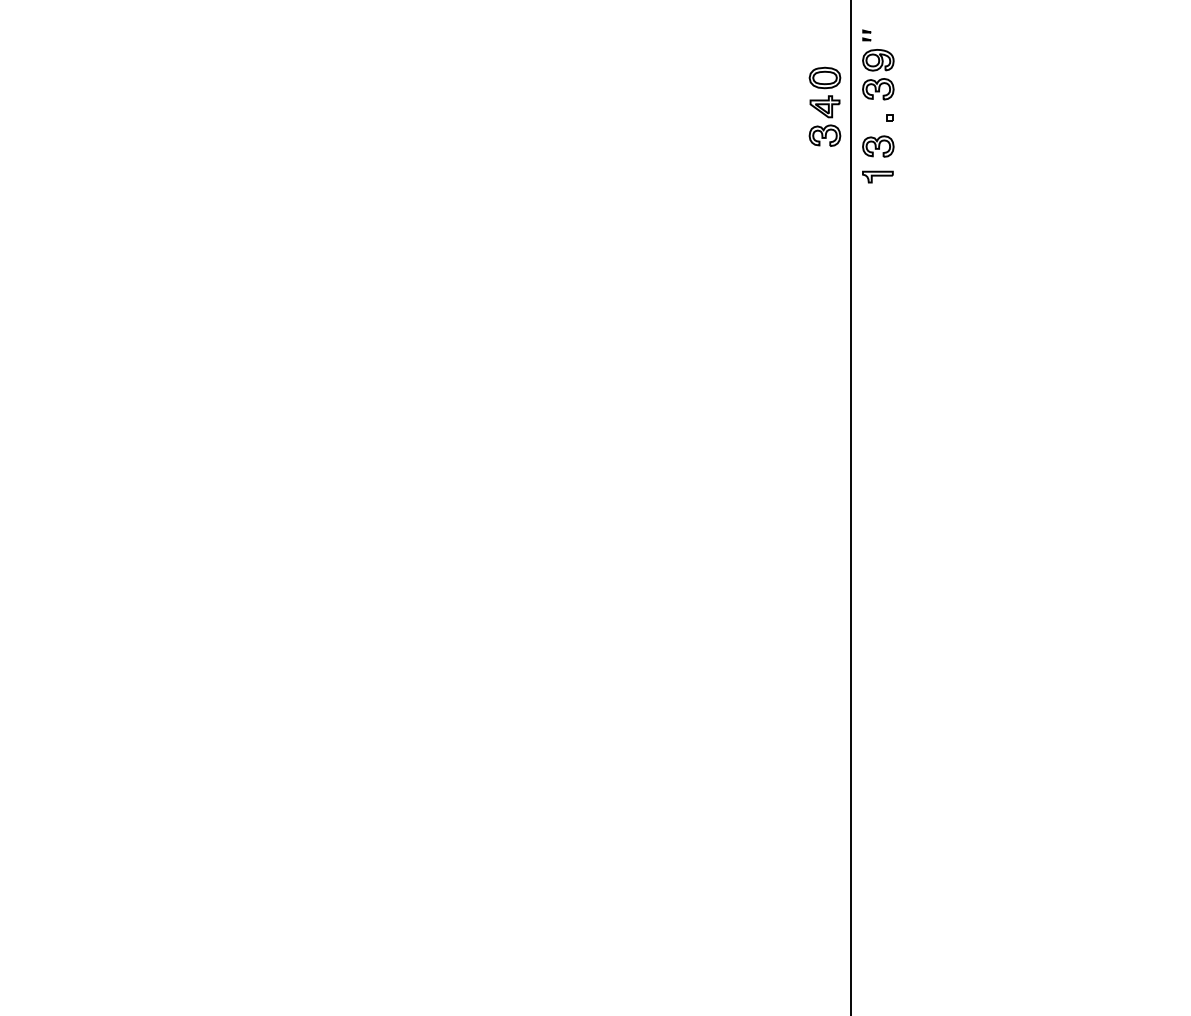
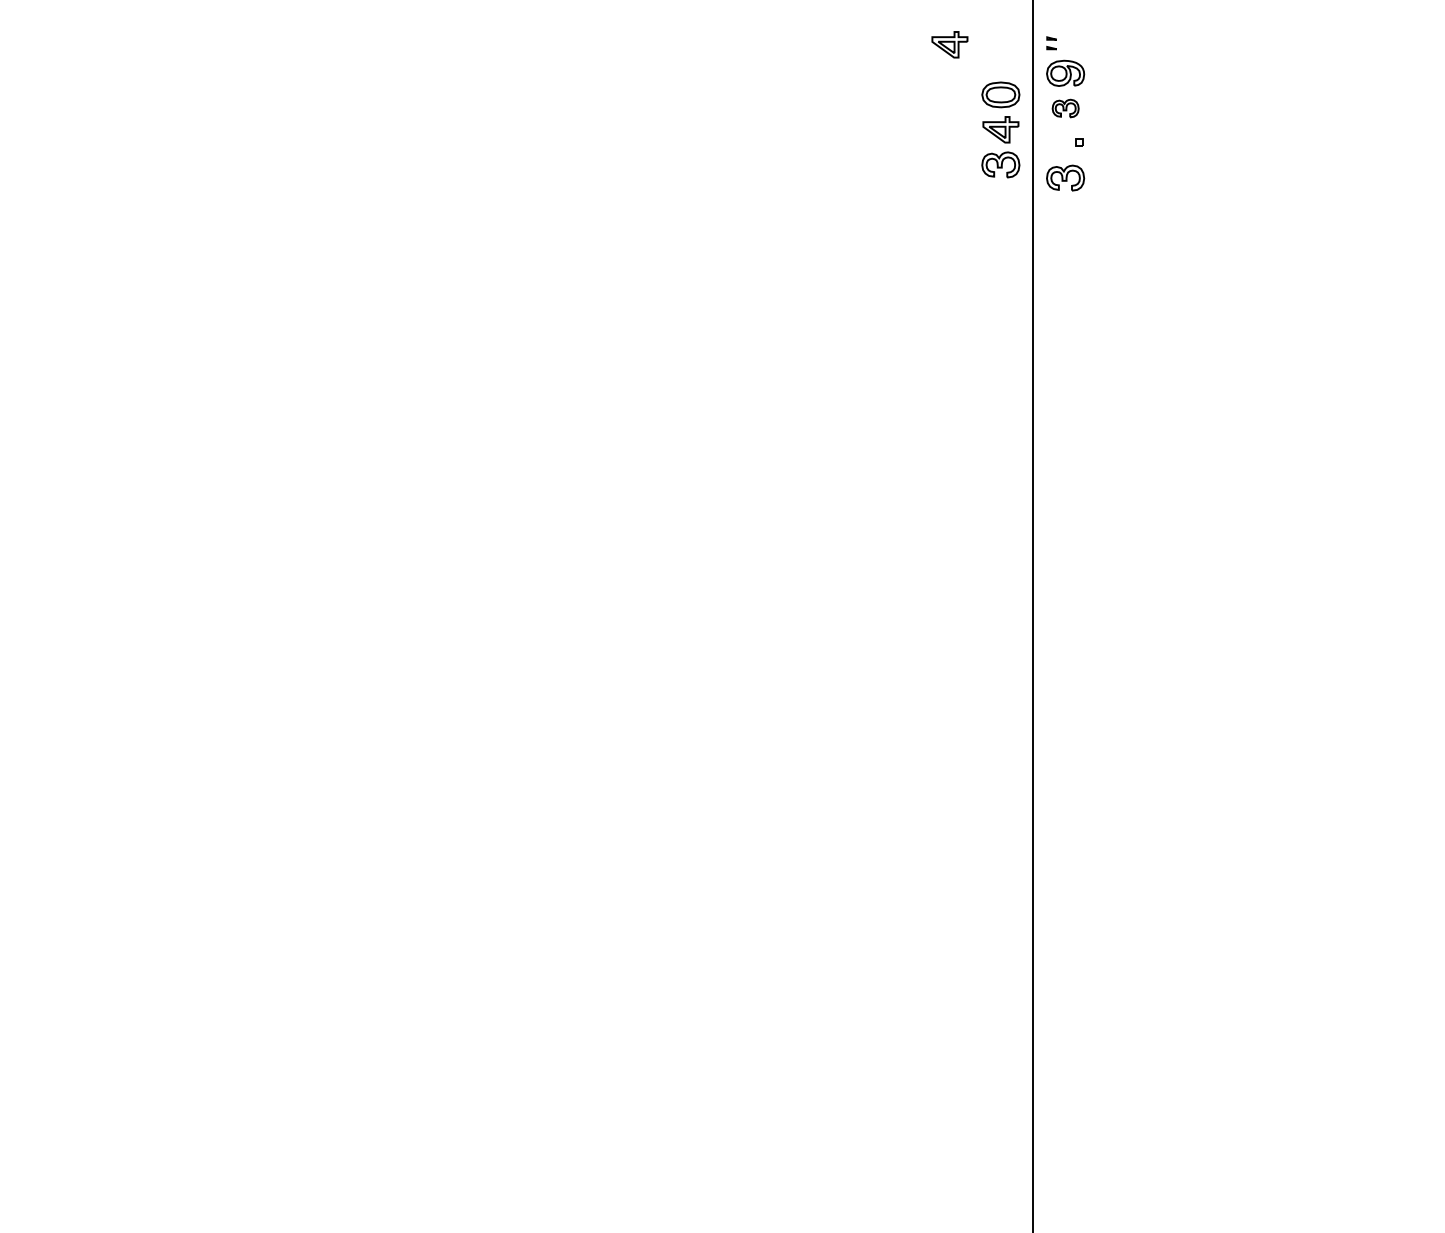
part: (782, 36) -> (949, 44), added
part: (878, 89) -> (1065, 108), size x0.7
part: (878, 176) -> (1065, 214), removed

